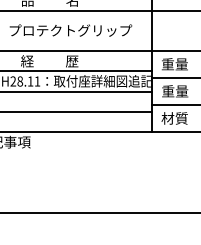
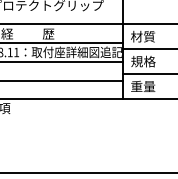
text: (174, 64) -> (142, 36), 重量 -> 材質
text: (175, 91) -> (143, 61), 重量 -> 規格
text: (174, 118) -> (142, 86), 材質 -> 重量

